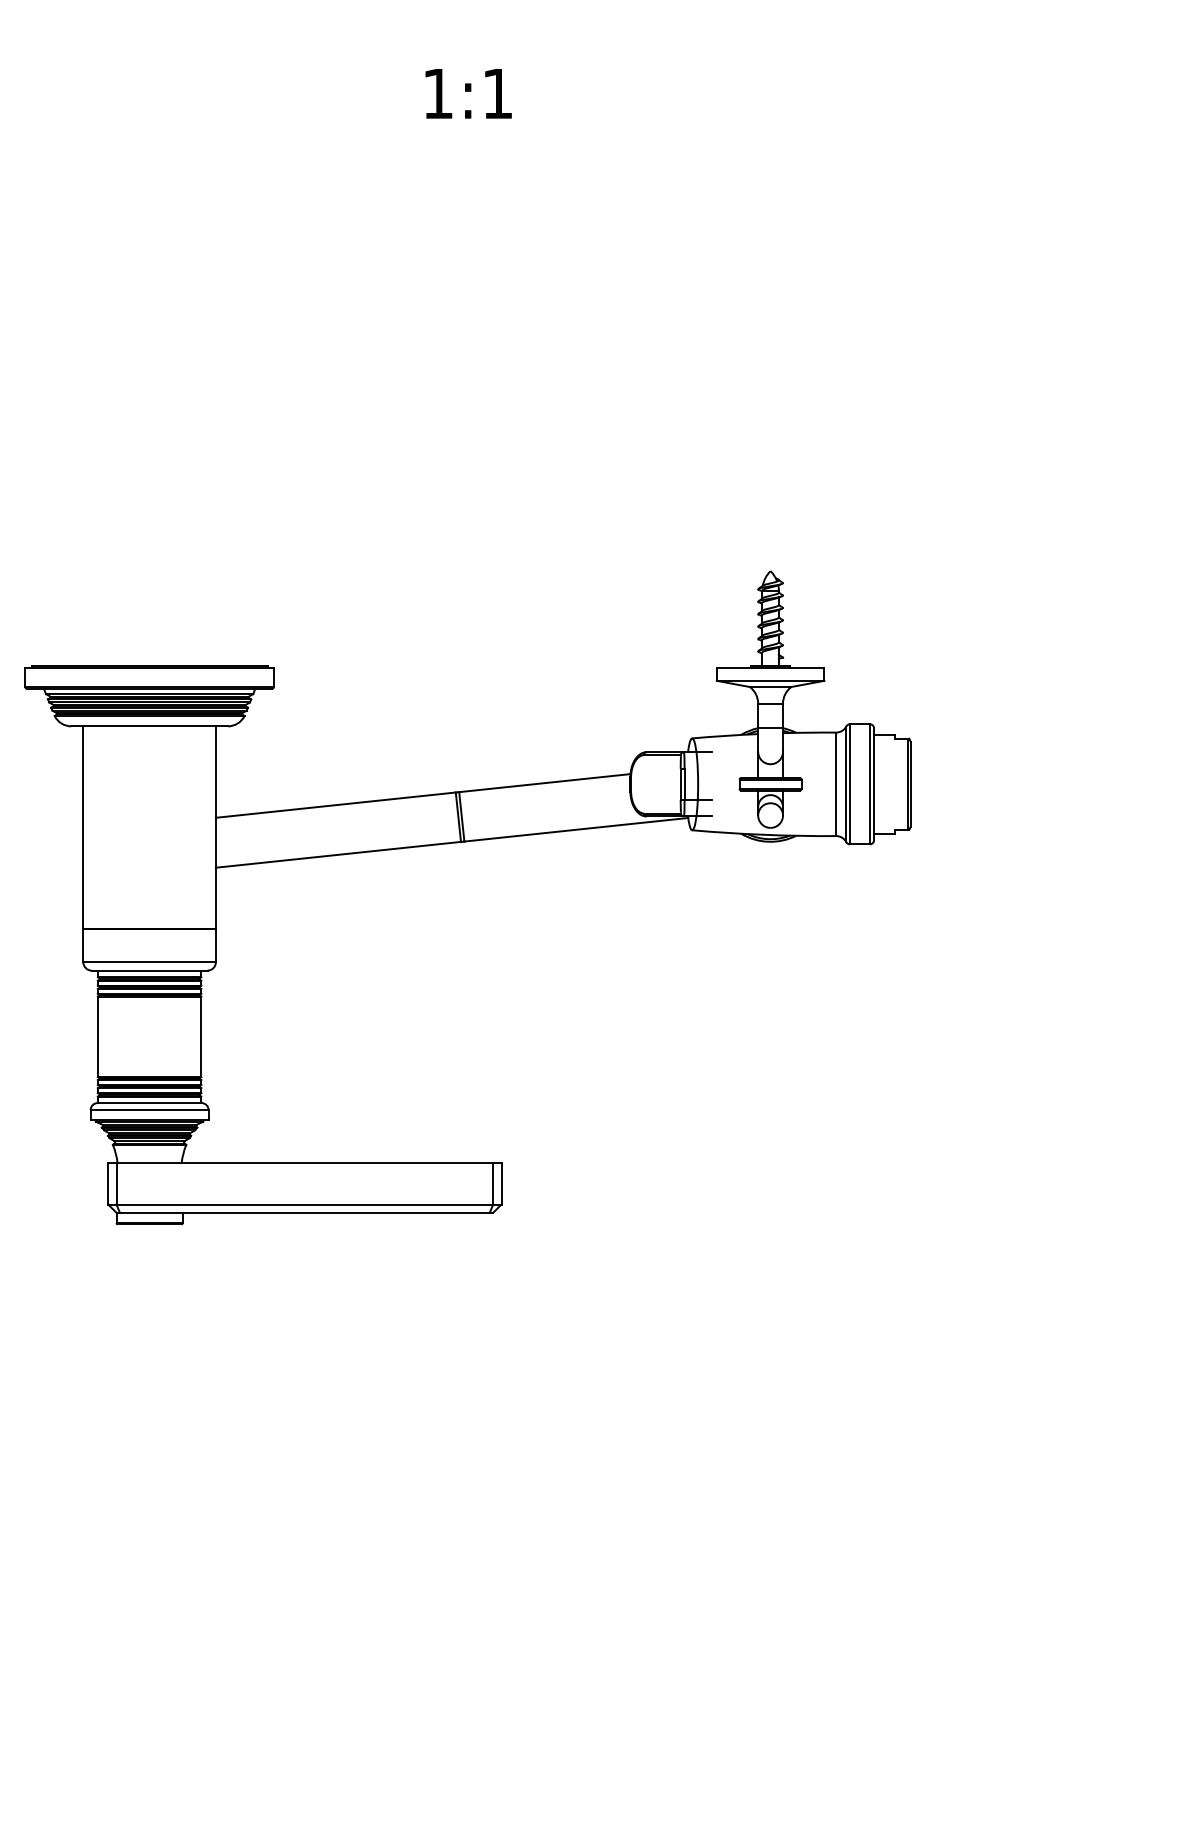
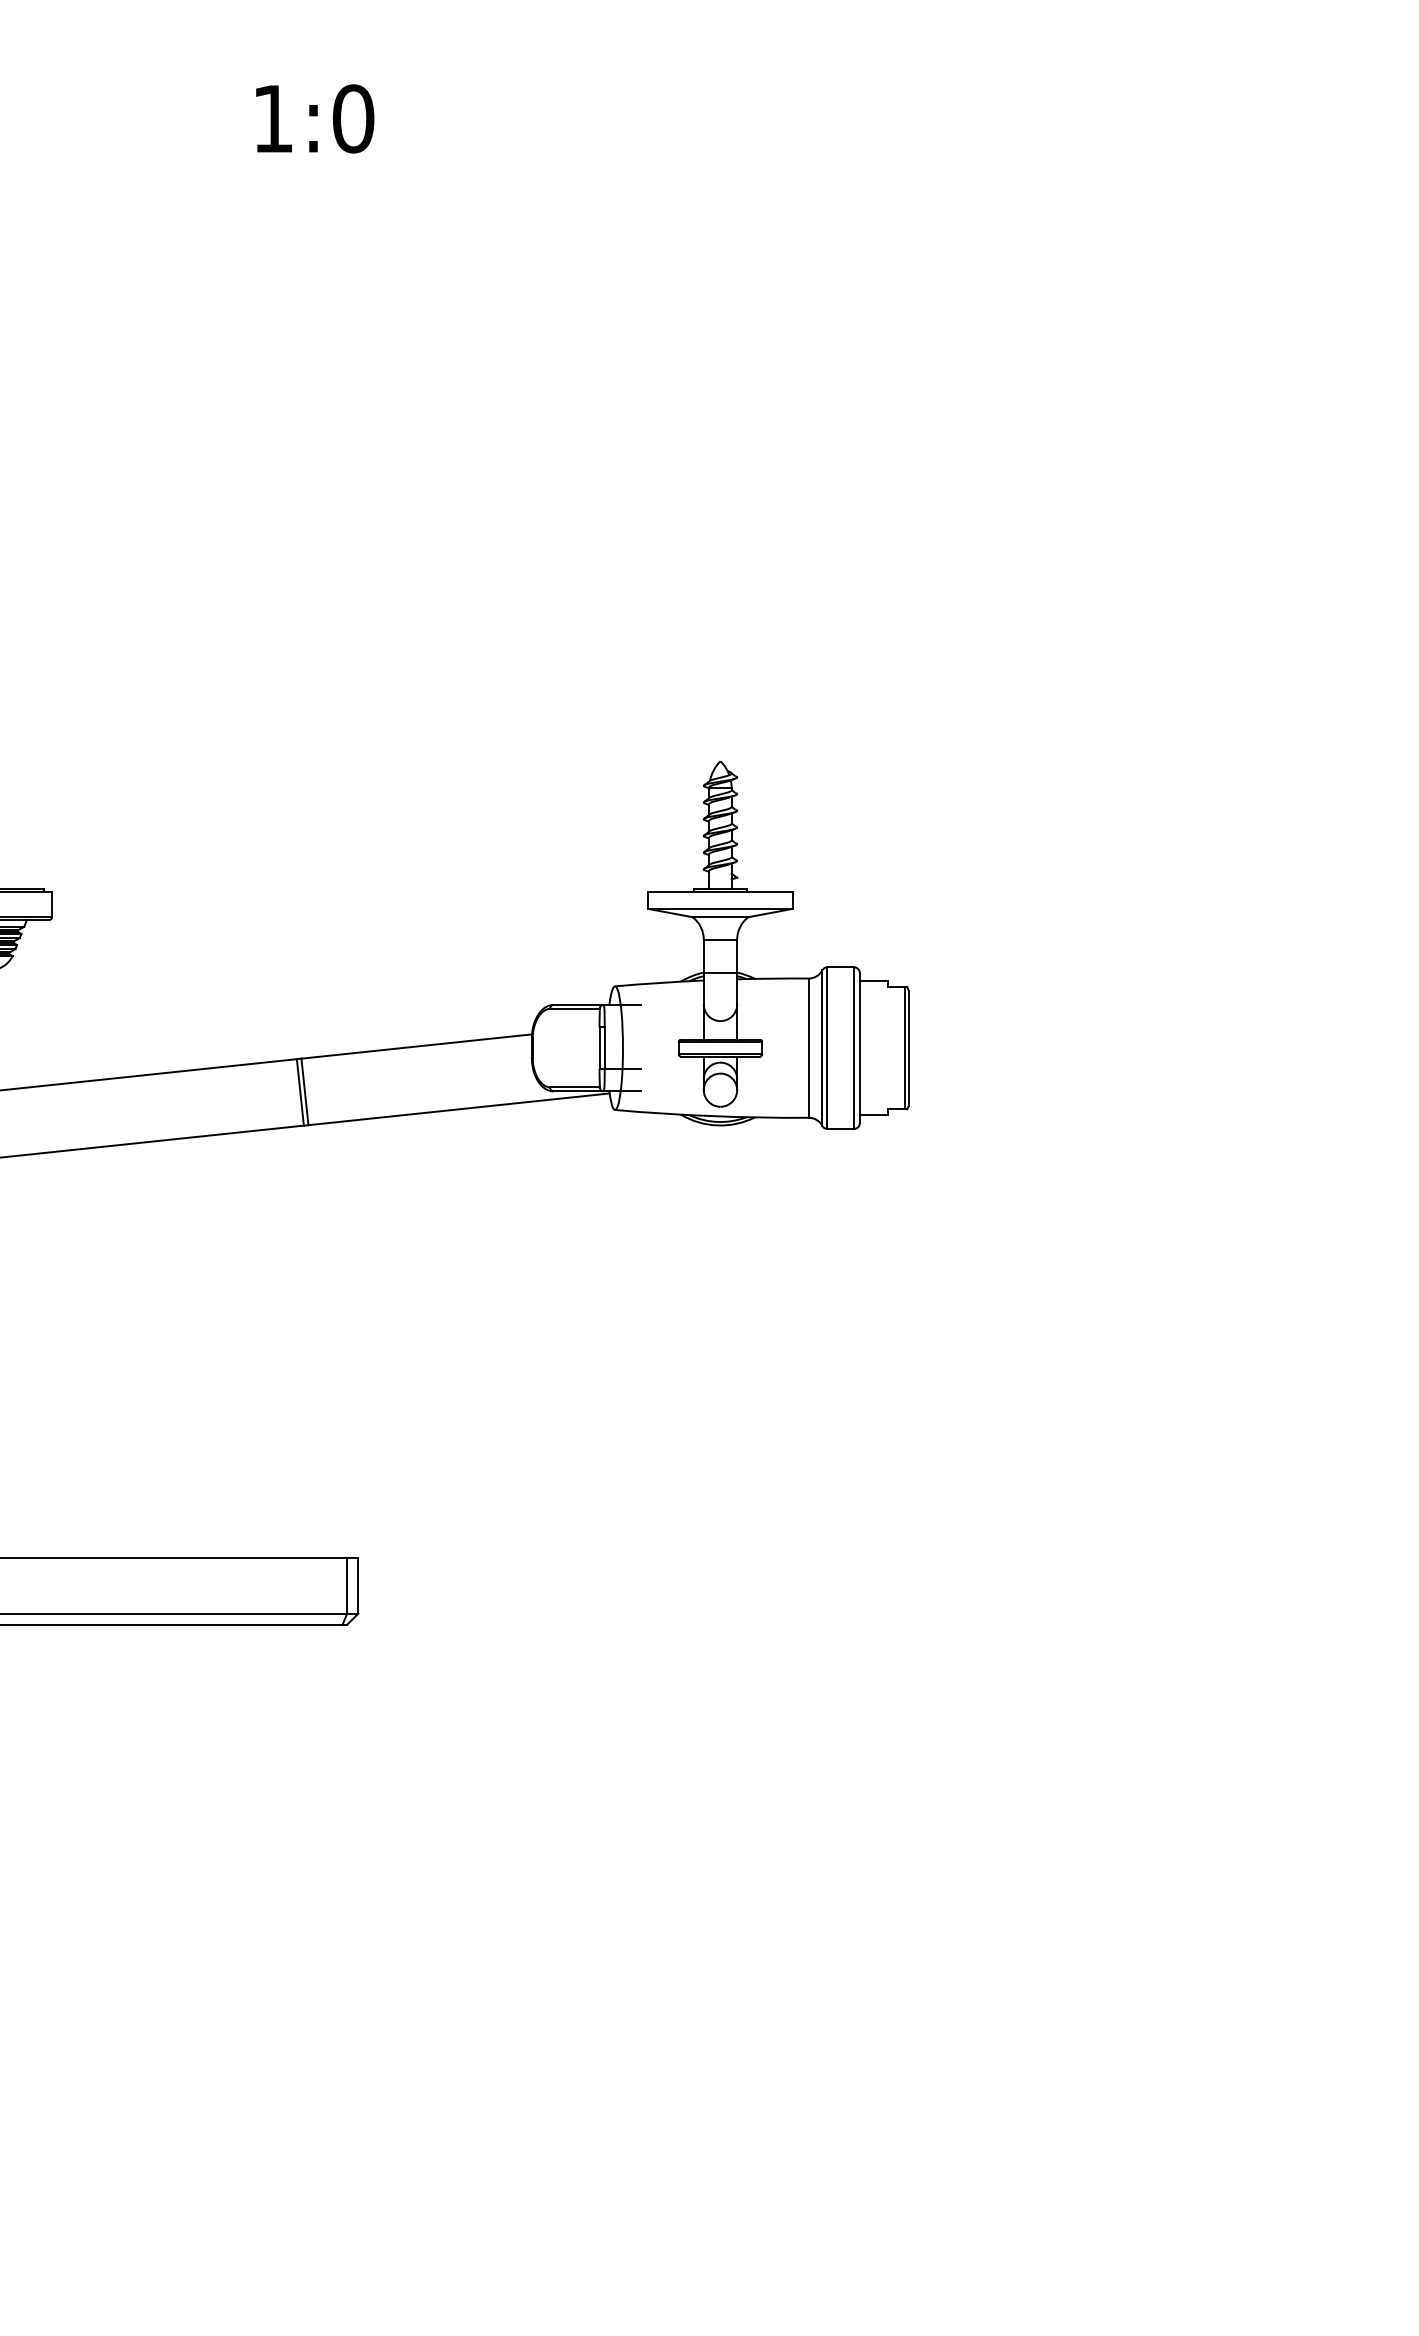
text: (497, 93) -> (352, 118), 1:1 -> 1:0

